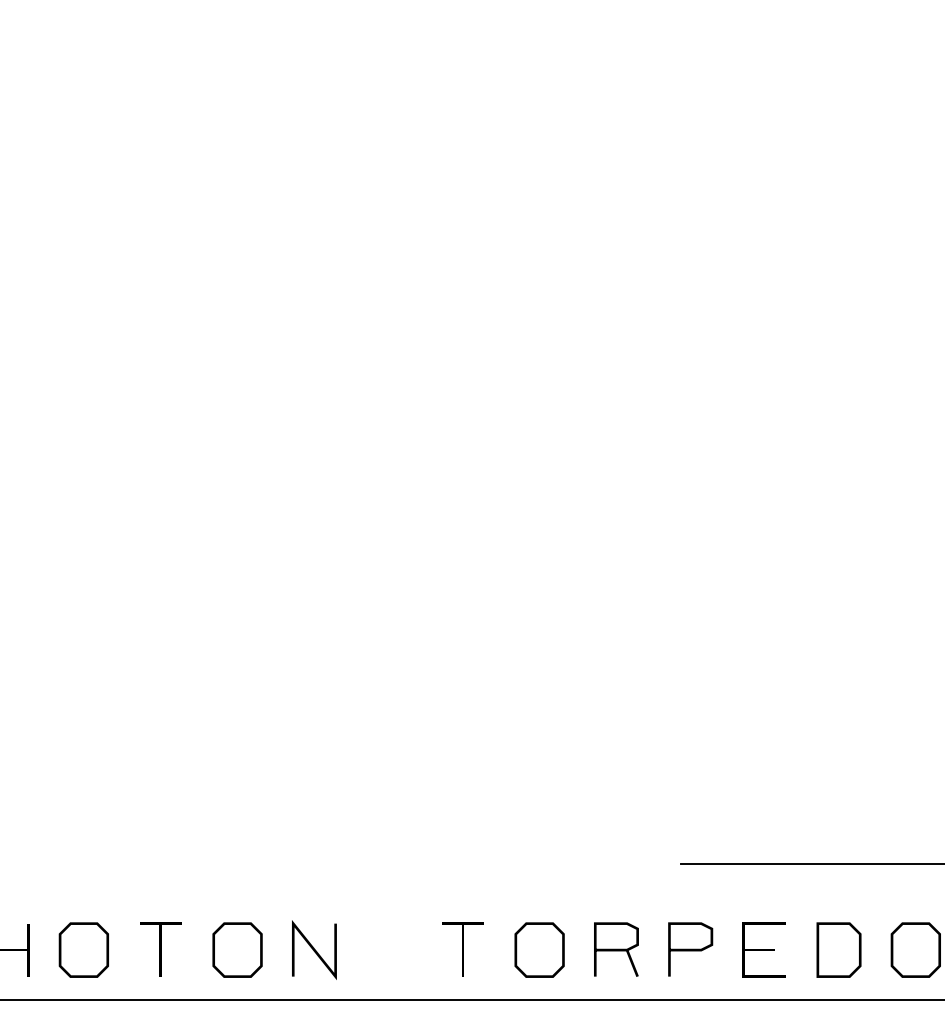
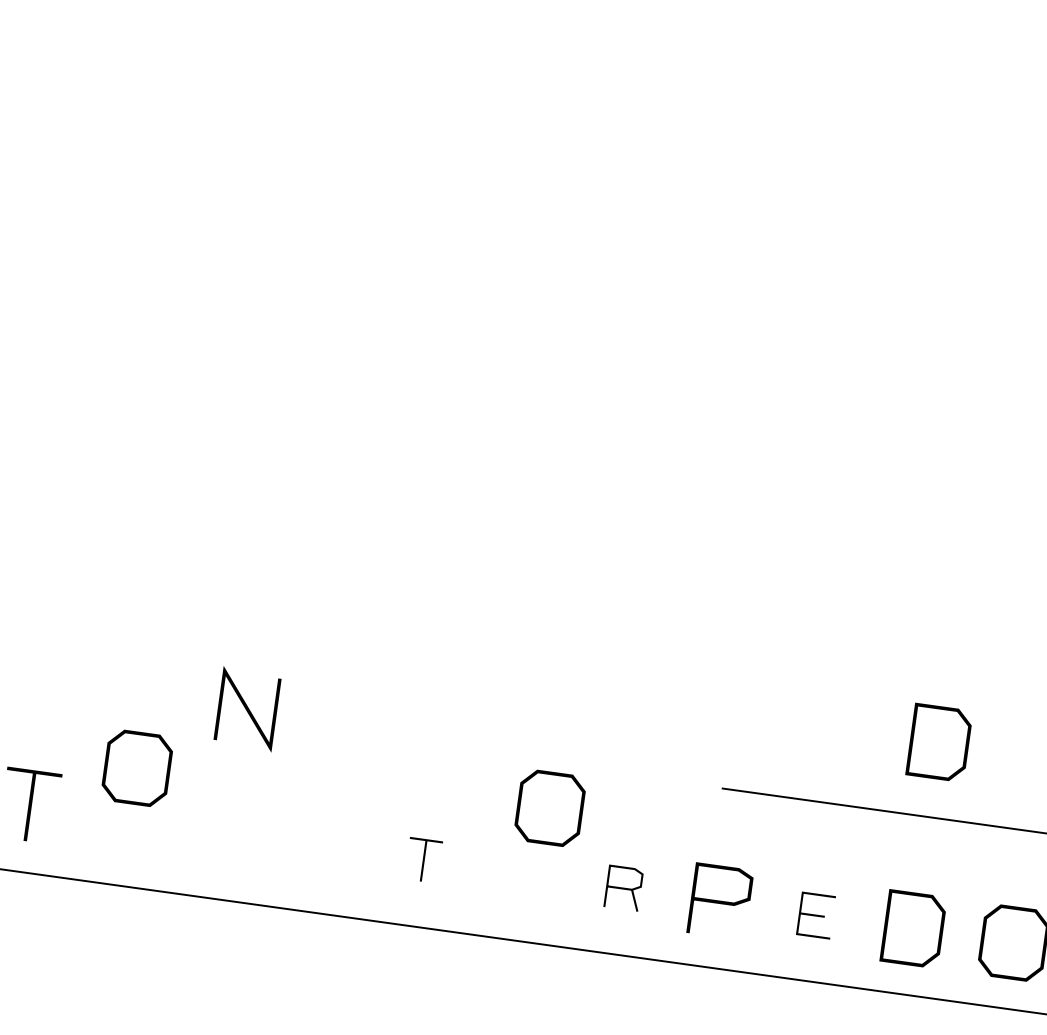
part: (838, 806) -> (938, 742), added
part: (237, 949) -> (137, 767), moved
line: (314, 949) -> (247, 708), moved
part: (462, 949) -> (423, 860), size x0.6
part: (539, 949) -> (550, 807), moved
part: (616, 949) -> (623, 888), size x0.6
part: (763, 949) -> (815, 914), size x0.6

